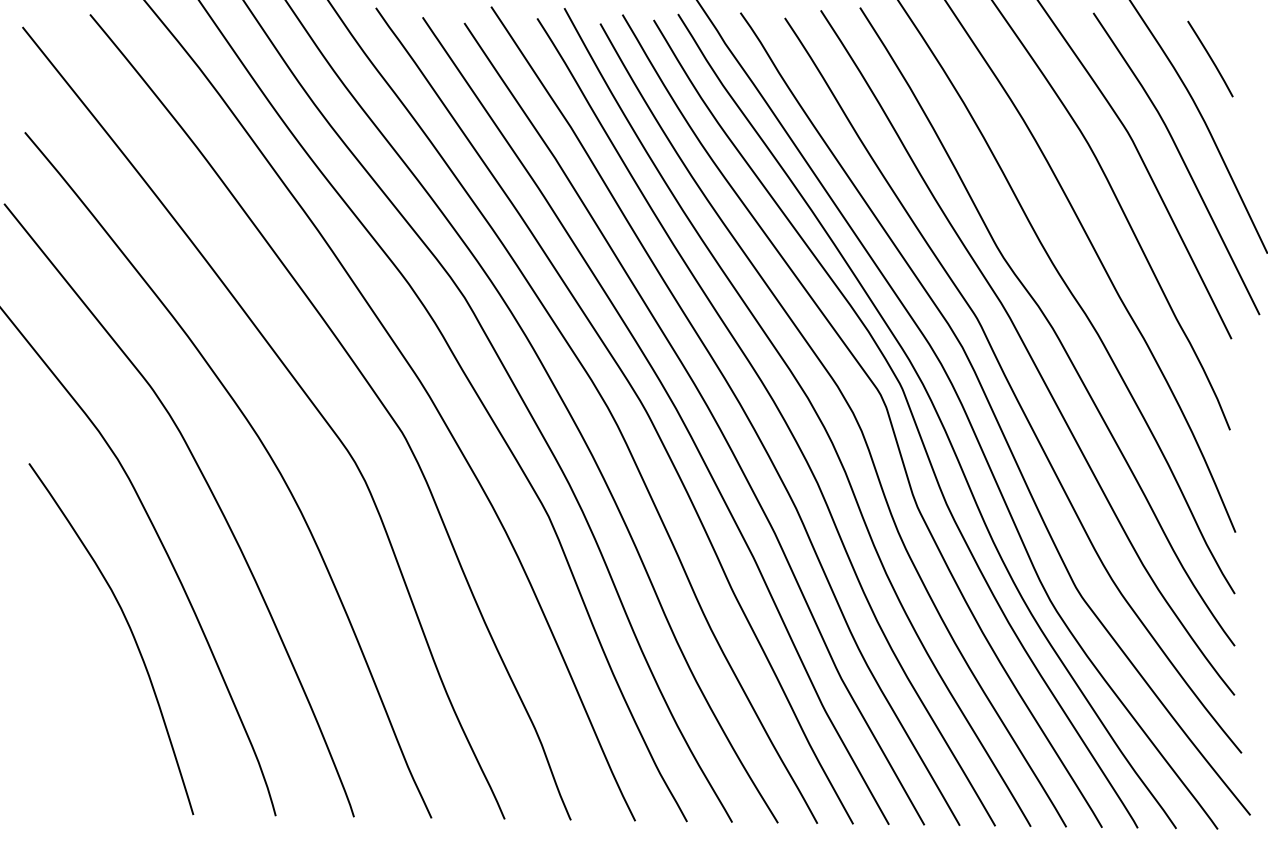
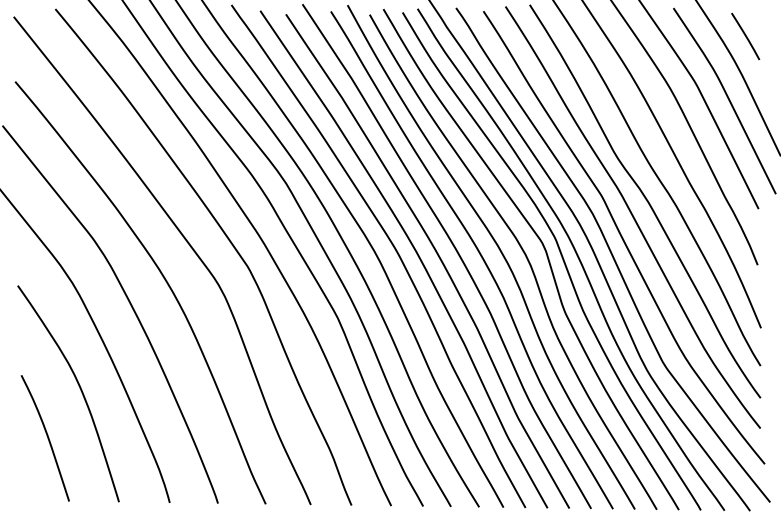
curve: (75, 708) -> (46, 436), added

